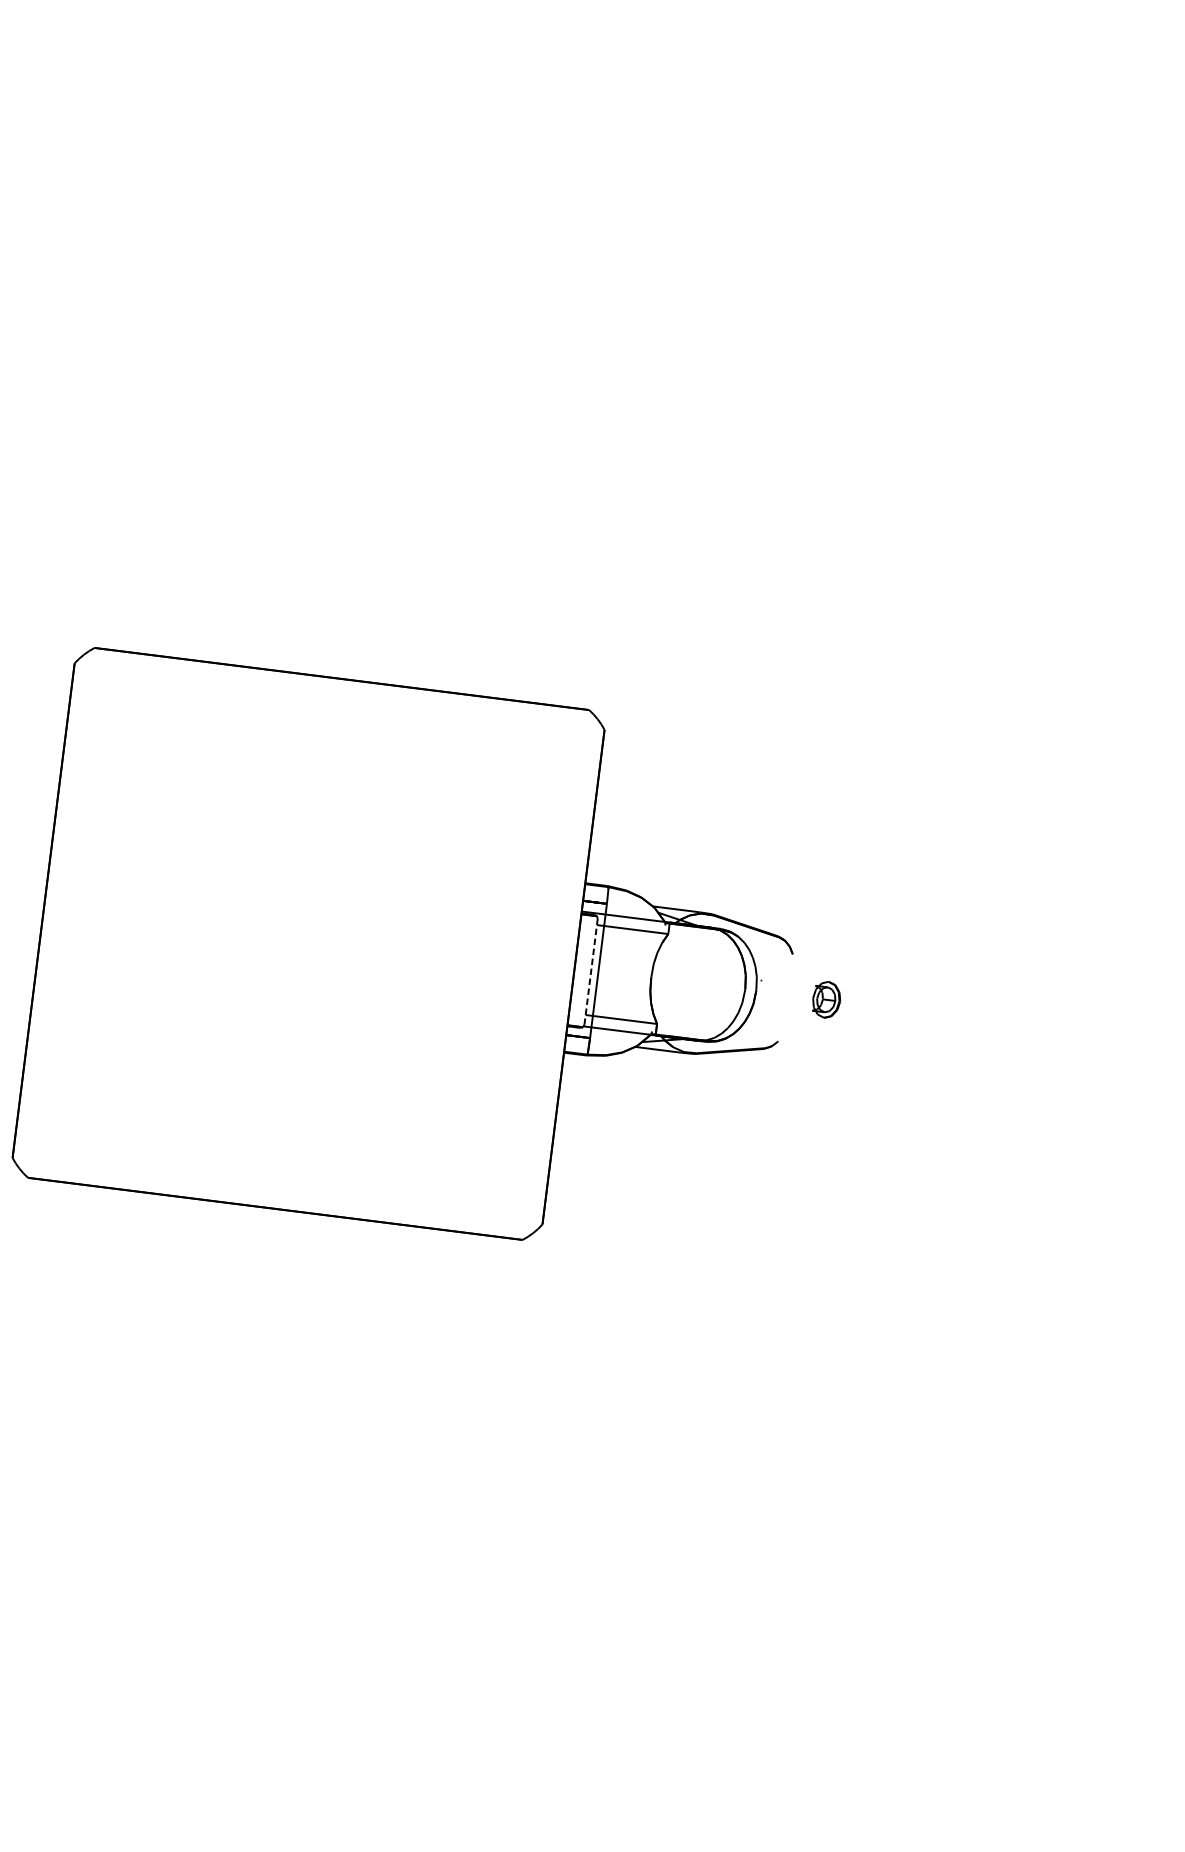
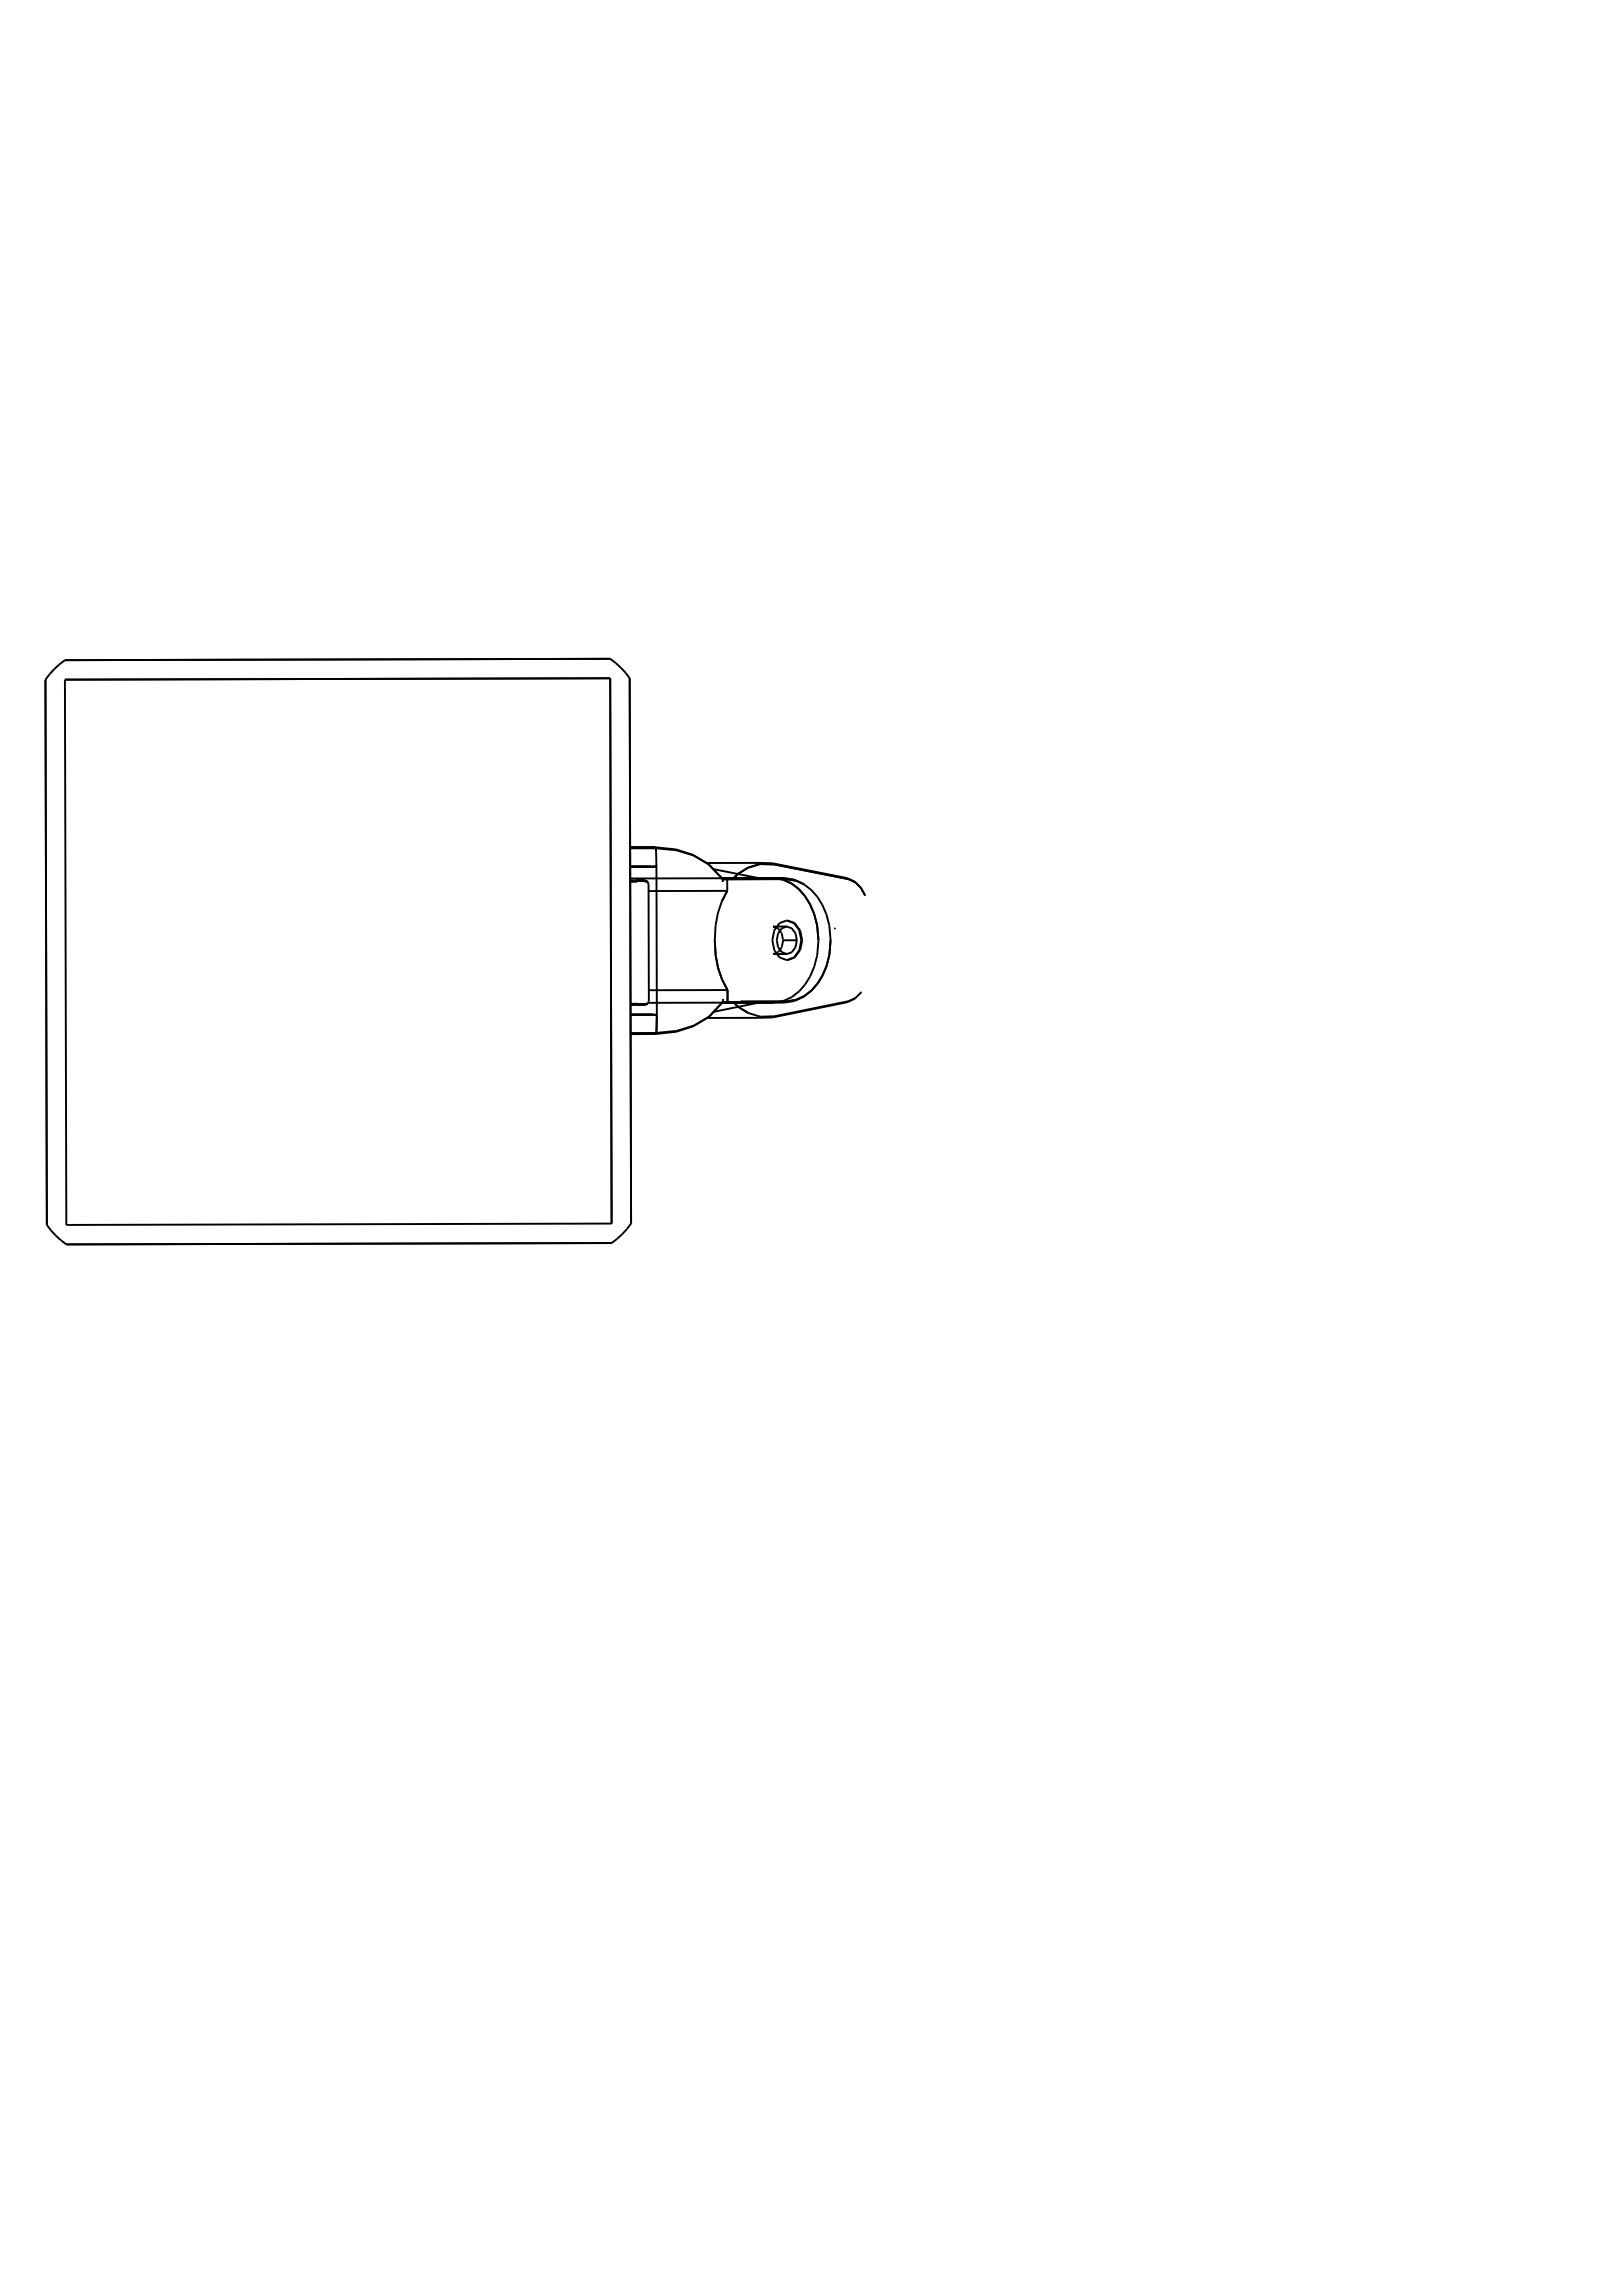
part: (308, 943) -> (338, 951), added
line: (590, 971) -> (648, 942), dashed -> solid
part: (826, 999) -> (786, 939), moved

